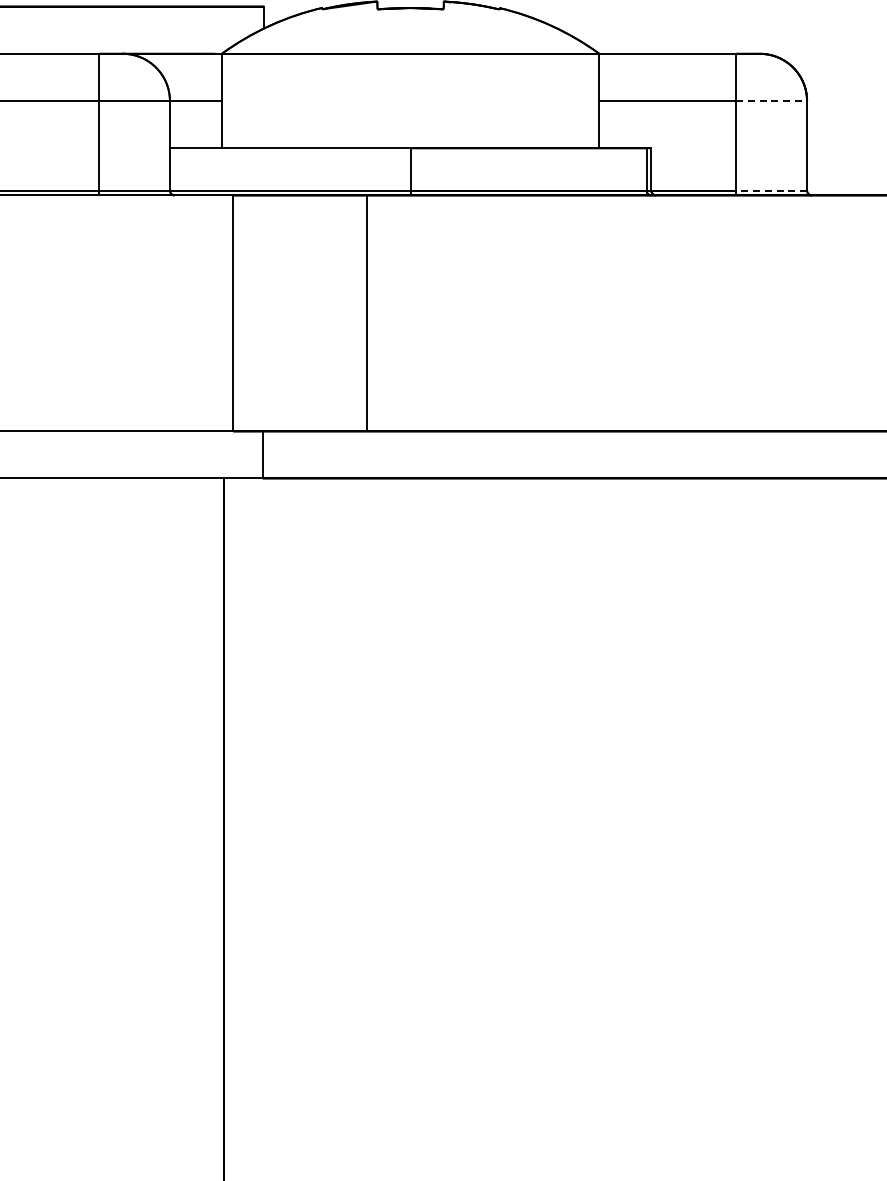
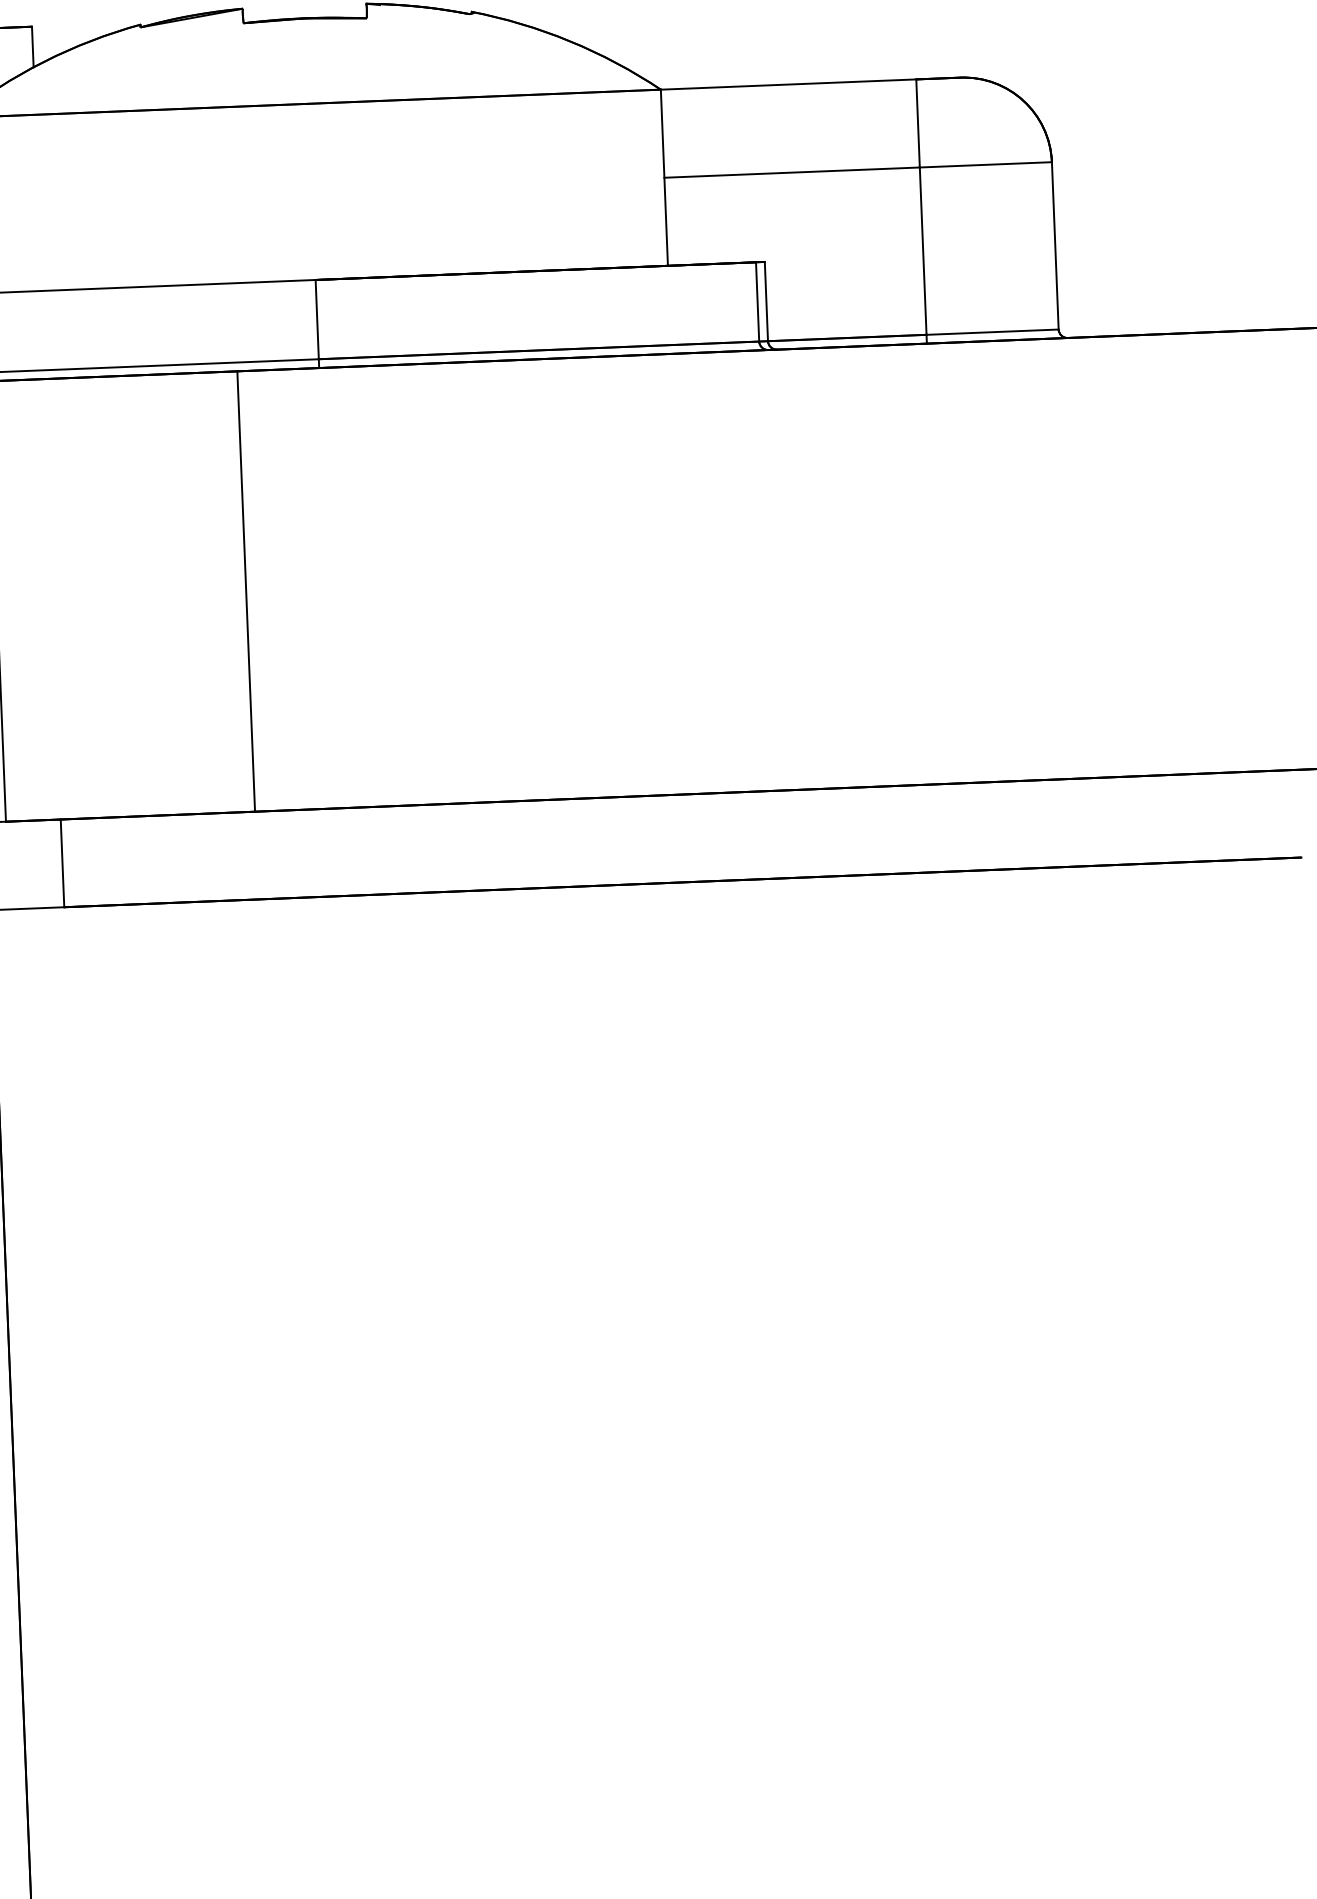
line: (772, 101) -> (987, 165), dashed -> solid
line: (771, 190) -> (992, 331), dashed -> solid

